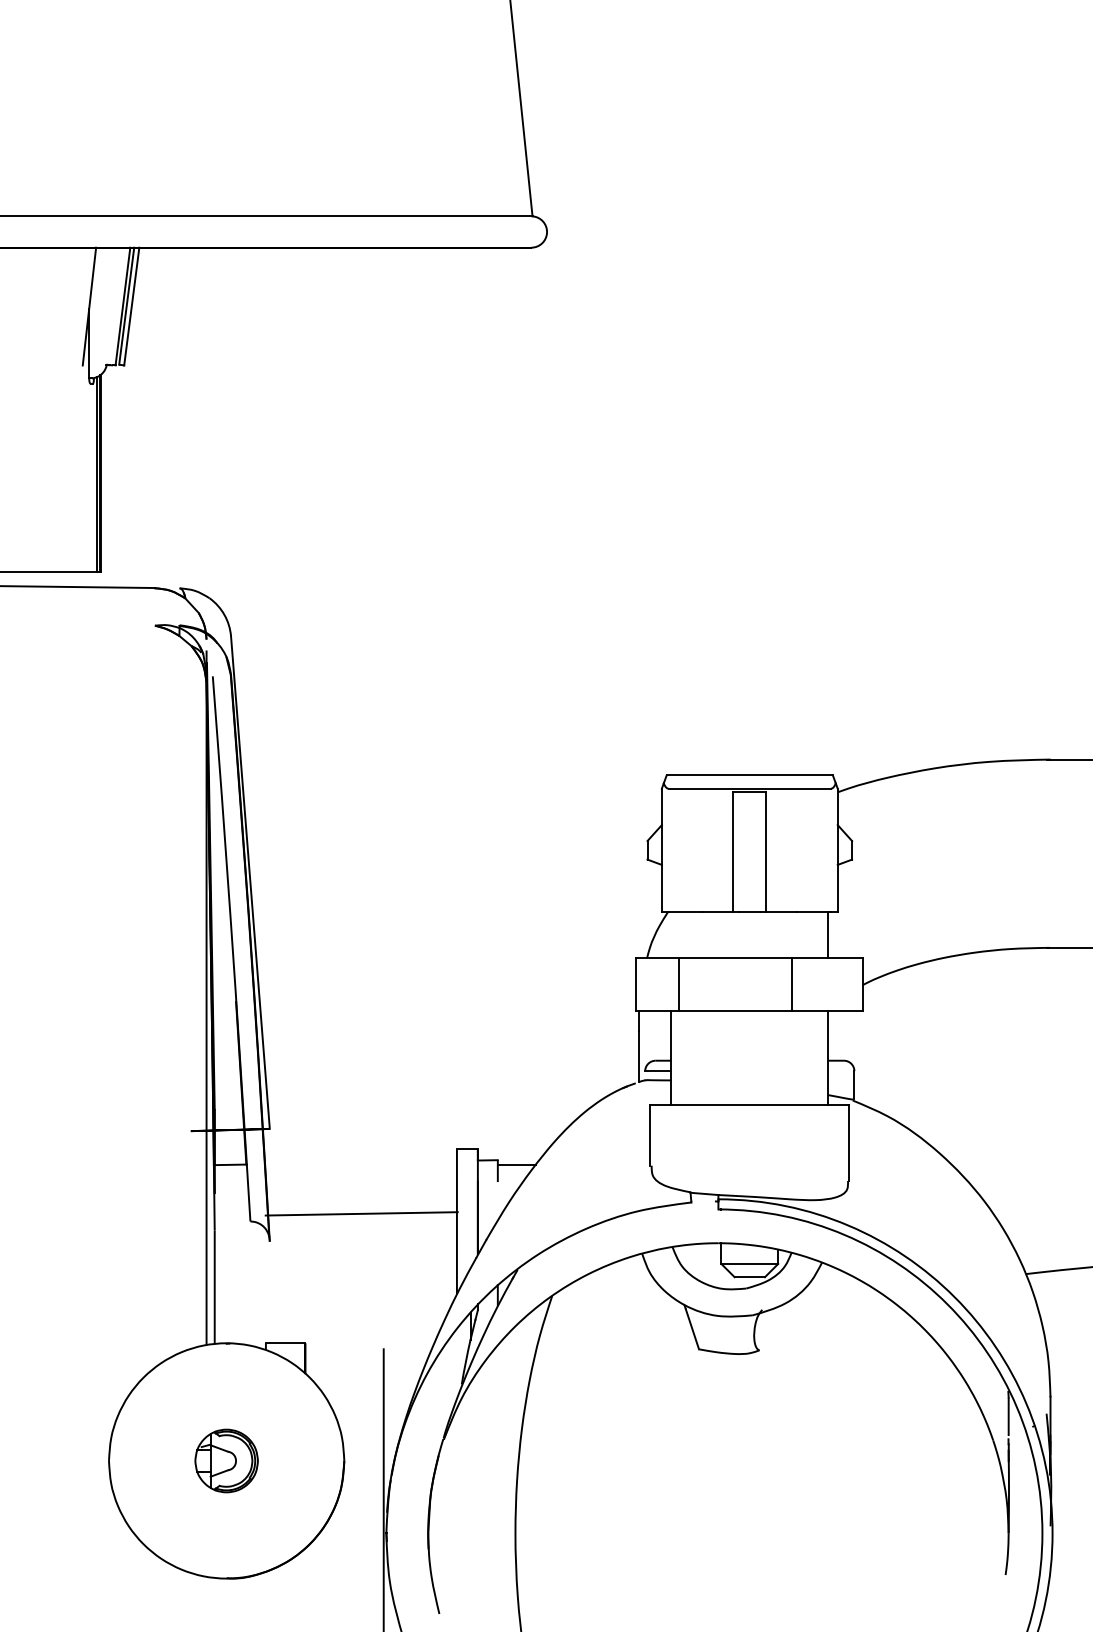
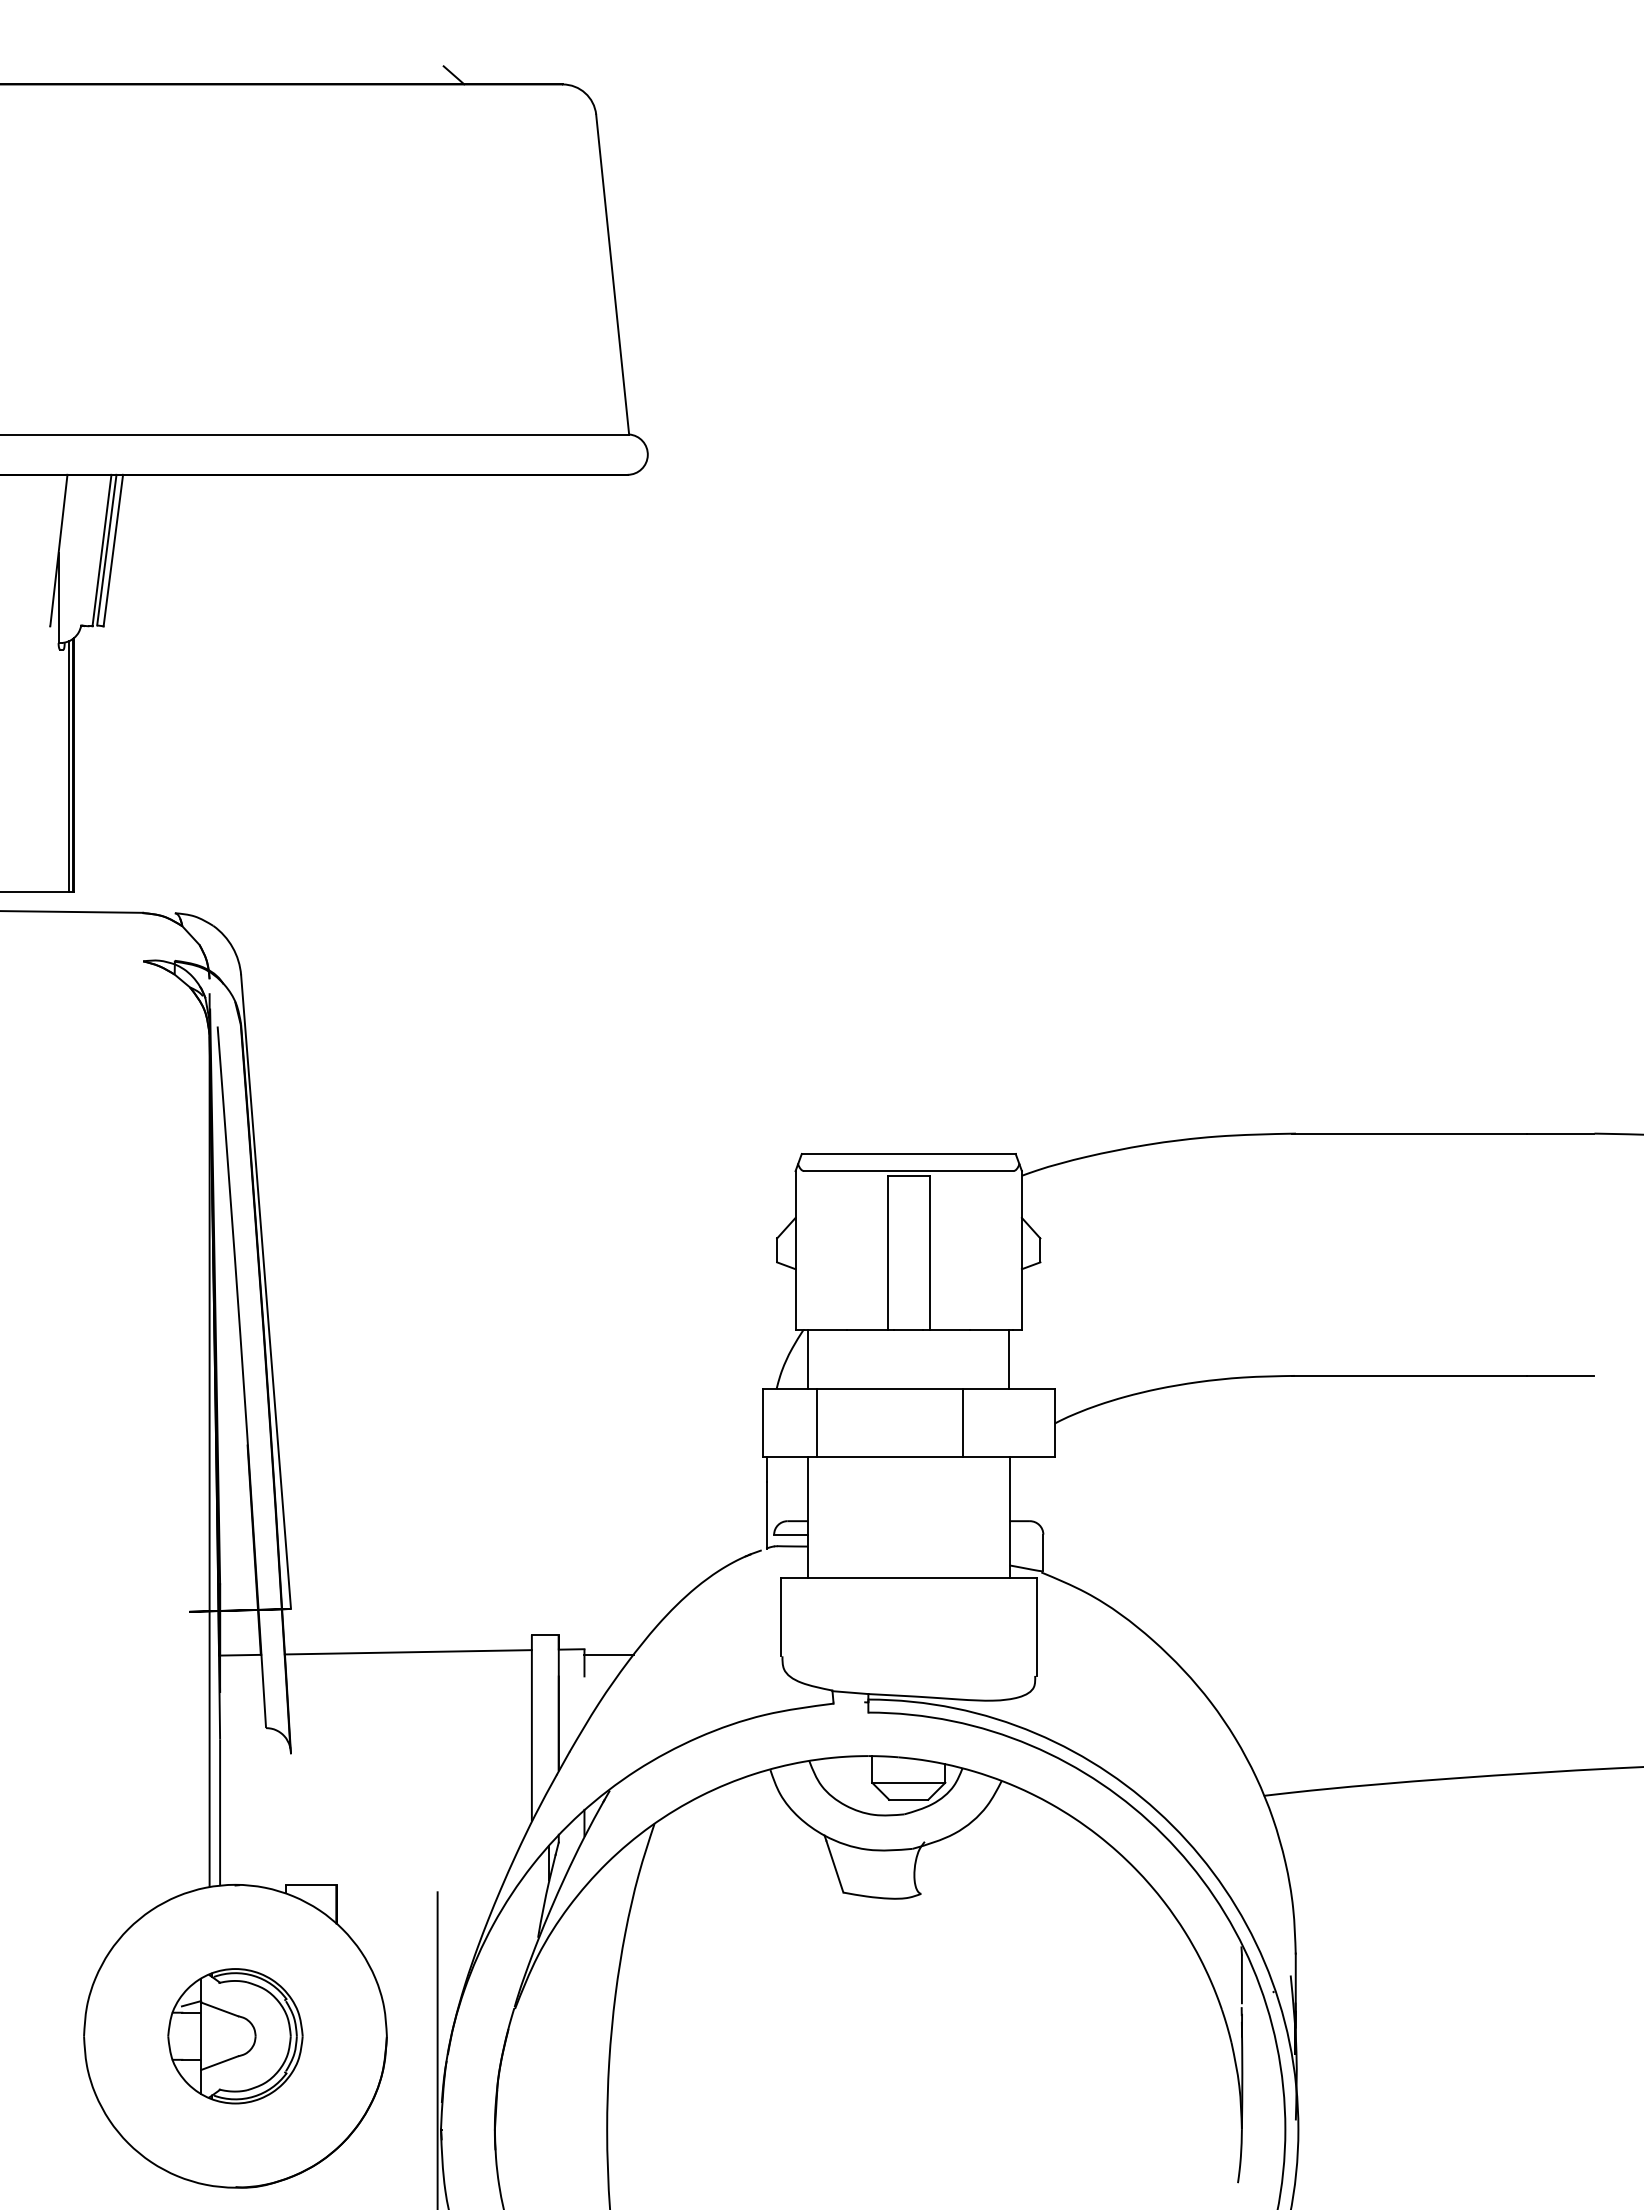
line: (671, 935) -> (808, 1359), added
line: (361, 1214) -> (407, 1652), moved
part: (226, 1461) -> (235, 2036), size x1.67

